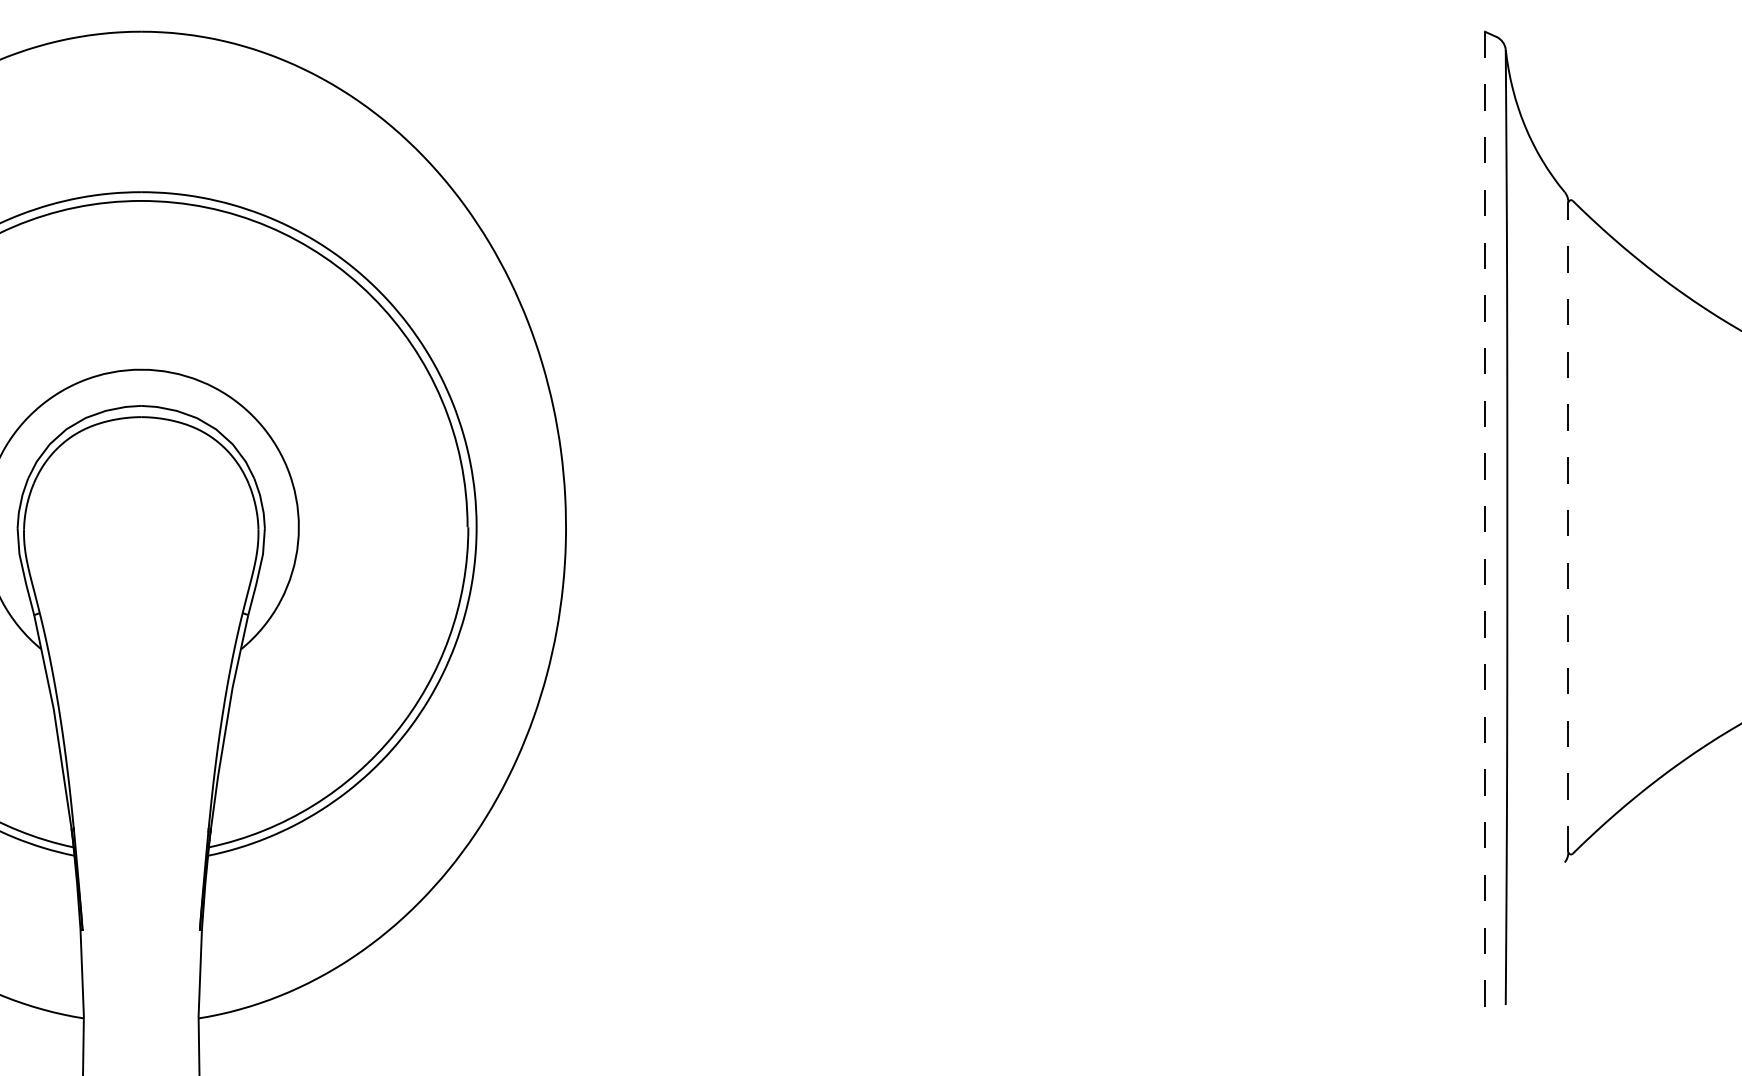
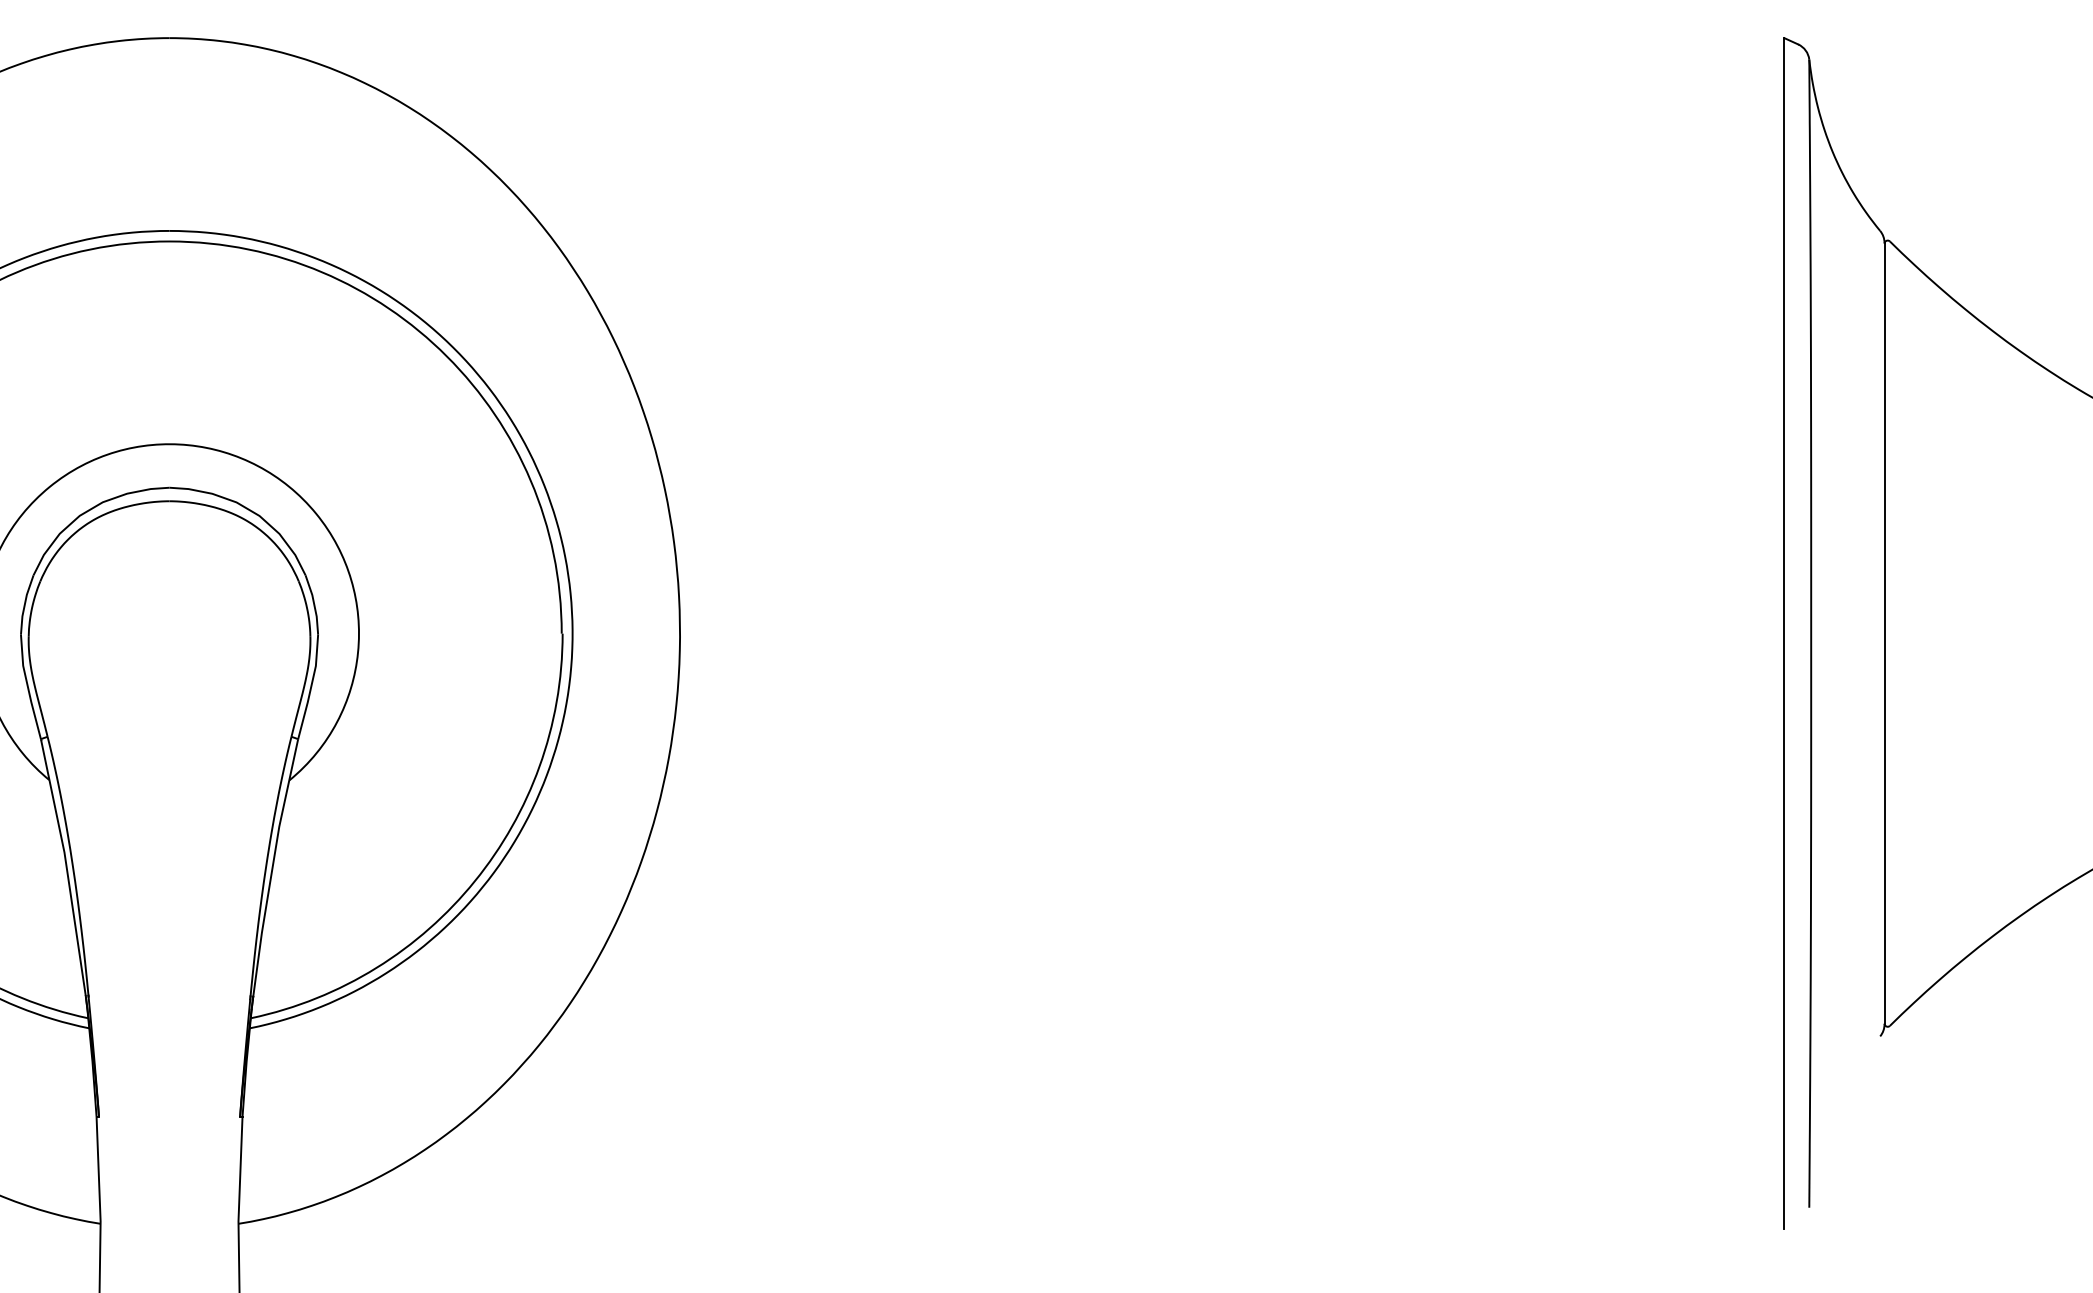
line: (1568, 526) -> (1884, 632), dashed -> solid
line: (1485, 527) -> (1784, 633), dashed -> solid

